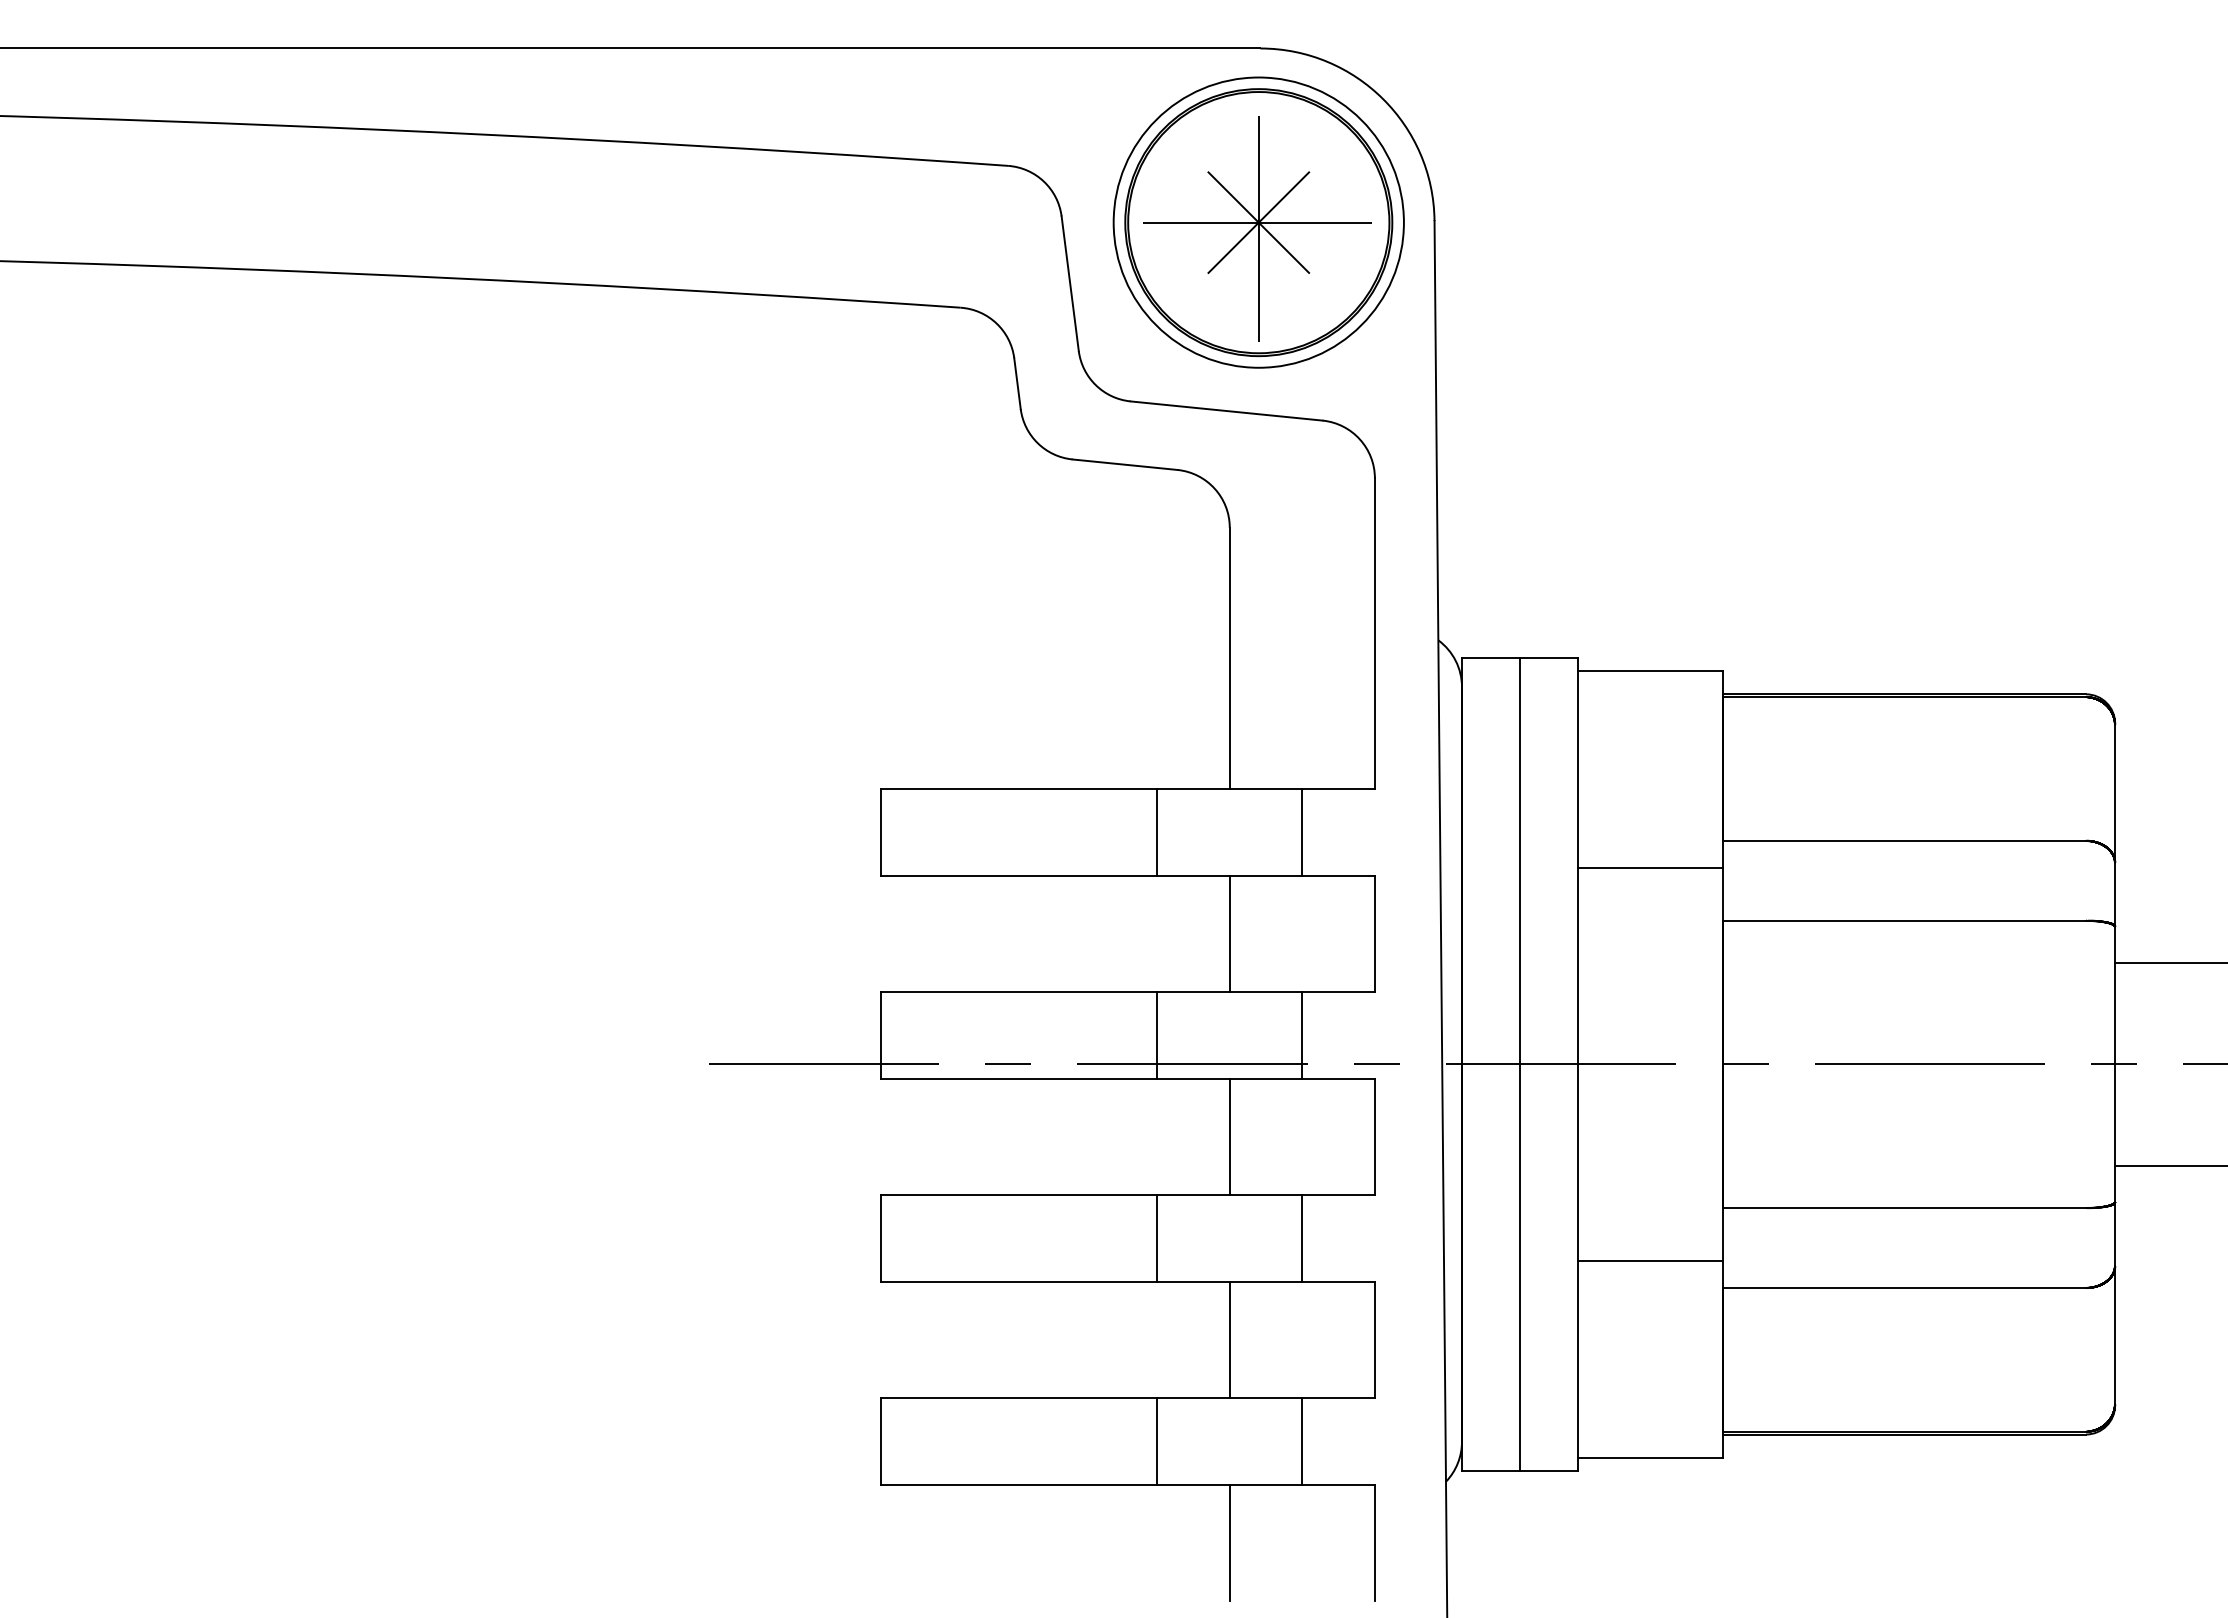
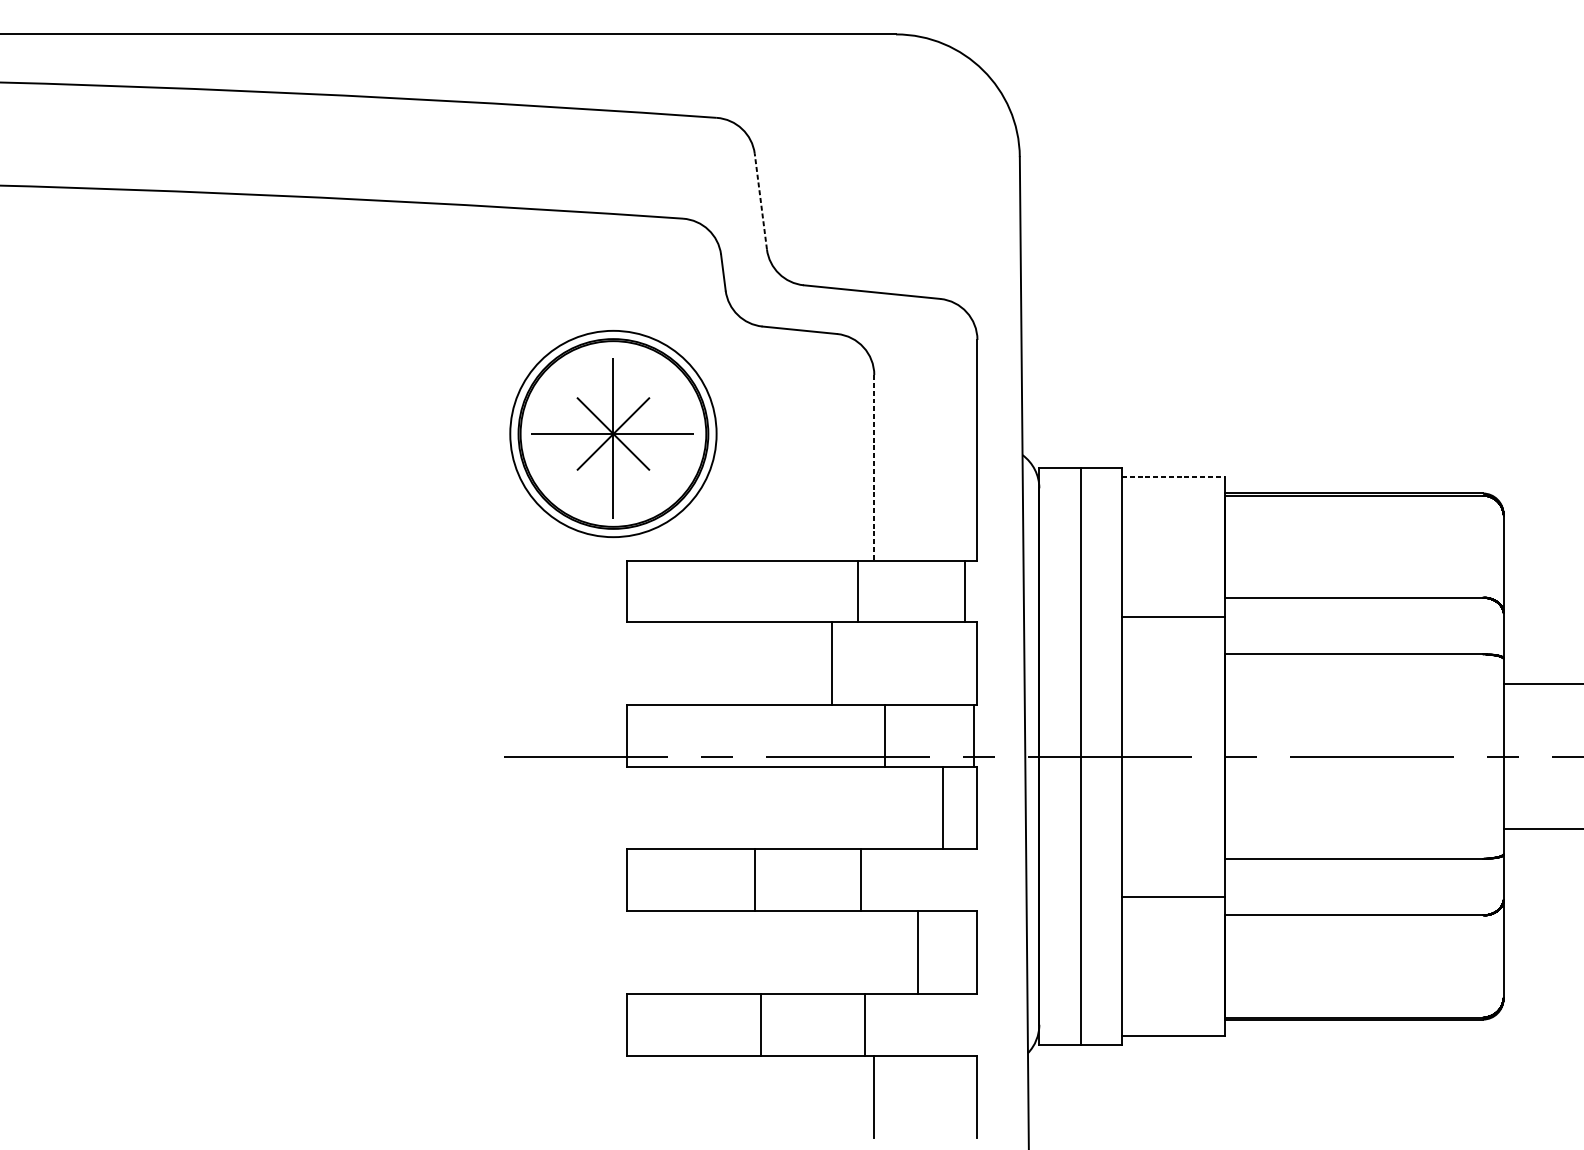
part: (1258, 222) -> (613, 433), moved
line: (1070, 283) -> (761, 201), solid -> dashed
line: (1229, 658) -> (874, 468), solid -> dashed
line: (1650, 670) -> (1173, 476), solid -> dashed
line: (1157, 831) -> (857, 590), moved
line: (1302, 831) -> (965, 590), moved
line: (1229, 933) -> (831, 663), moved
line: (1157, 1034) -> (885, 735), moved
line: (1302, 1034) -> (974, 735), moved
line: (1229, 1136) -> (942, 807), moved
line: (1157, 1238) -> (755, 880), moved
line: (1302, 1238) -> (861, 880), moved
line: (1229, 1340) -> (917, 952), moved
line: (1157, 1441) -> (761, 1024), moved
line: (1302, 1441) -> (865, 1024), moved

